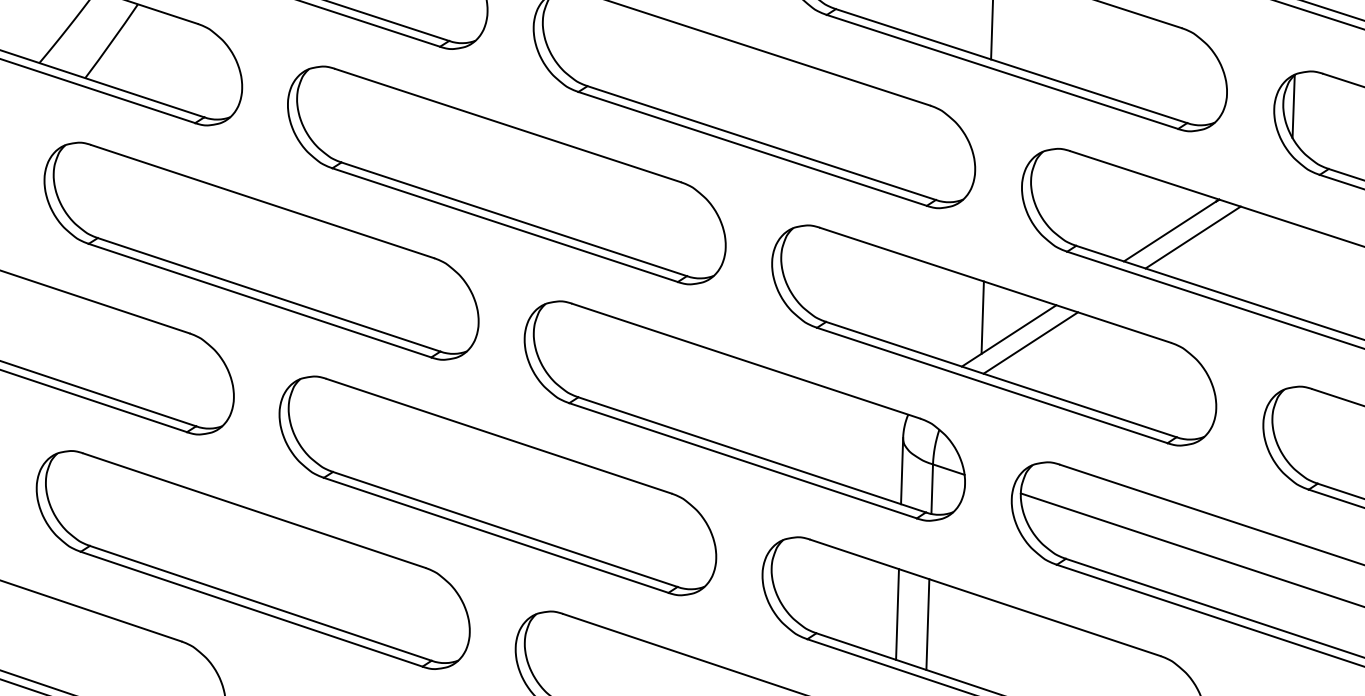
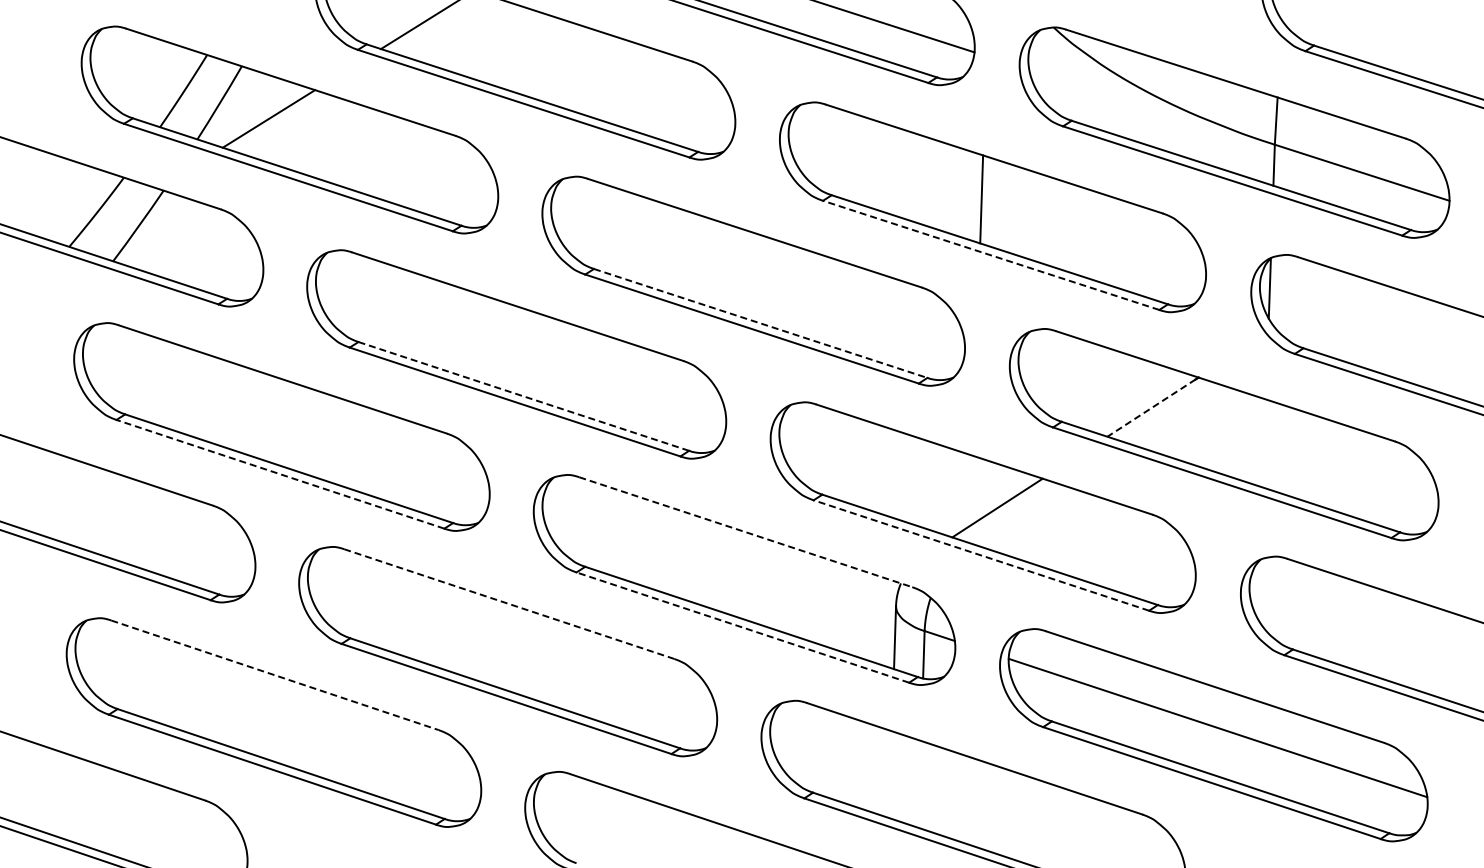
line: (1002, 72) -> (991, 255), solid -> dashed
line: (762, 143) -> (761, 323), solid -> dashed
line: (514, 219) -> (524, 396), solid -> dashed
line: (1170, 231) -> (1151, 408), solid -> dashed
line: (1192, 237) -> (1173, 413), removed
line: (260, 300) -> (280, 474), solid -> dashed
line: (983, 317) -> (972, 490), removed
line: (1031, 342) -> (1018, 514), removed
line: (746, 361) -> (746, 532), solid -> dashed
line: (992, 385) -> (981, 555), solid -> dashed
line: (499, 436) -> (509, 604), solid -> dashed
line: (742, 460) -> (742, 627), solid -> dashed
line: (254, 510) -> (275, 675), solid -> dashed
line: (897, 614) -> (890, 774), removed
line: (927, 623) -> (919, 783), removed

